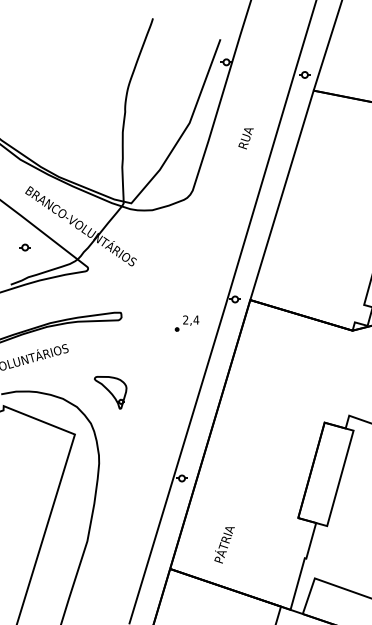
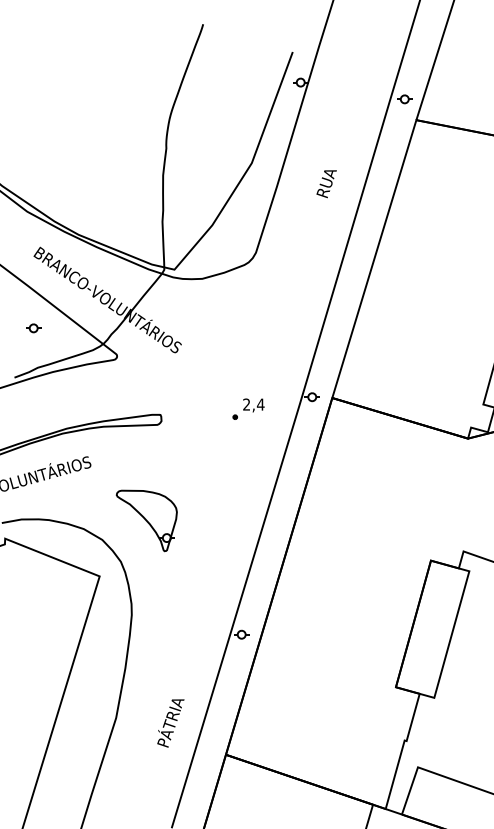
part: (186, 323) -> (247, 409), moved
part: (110, 392) -> (146, 520), size x1.43
text: (224, 545) -> (170, 723), moved

